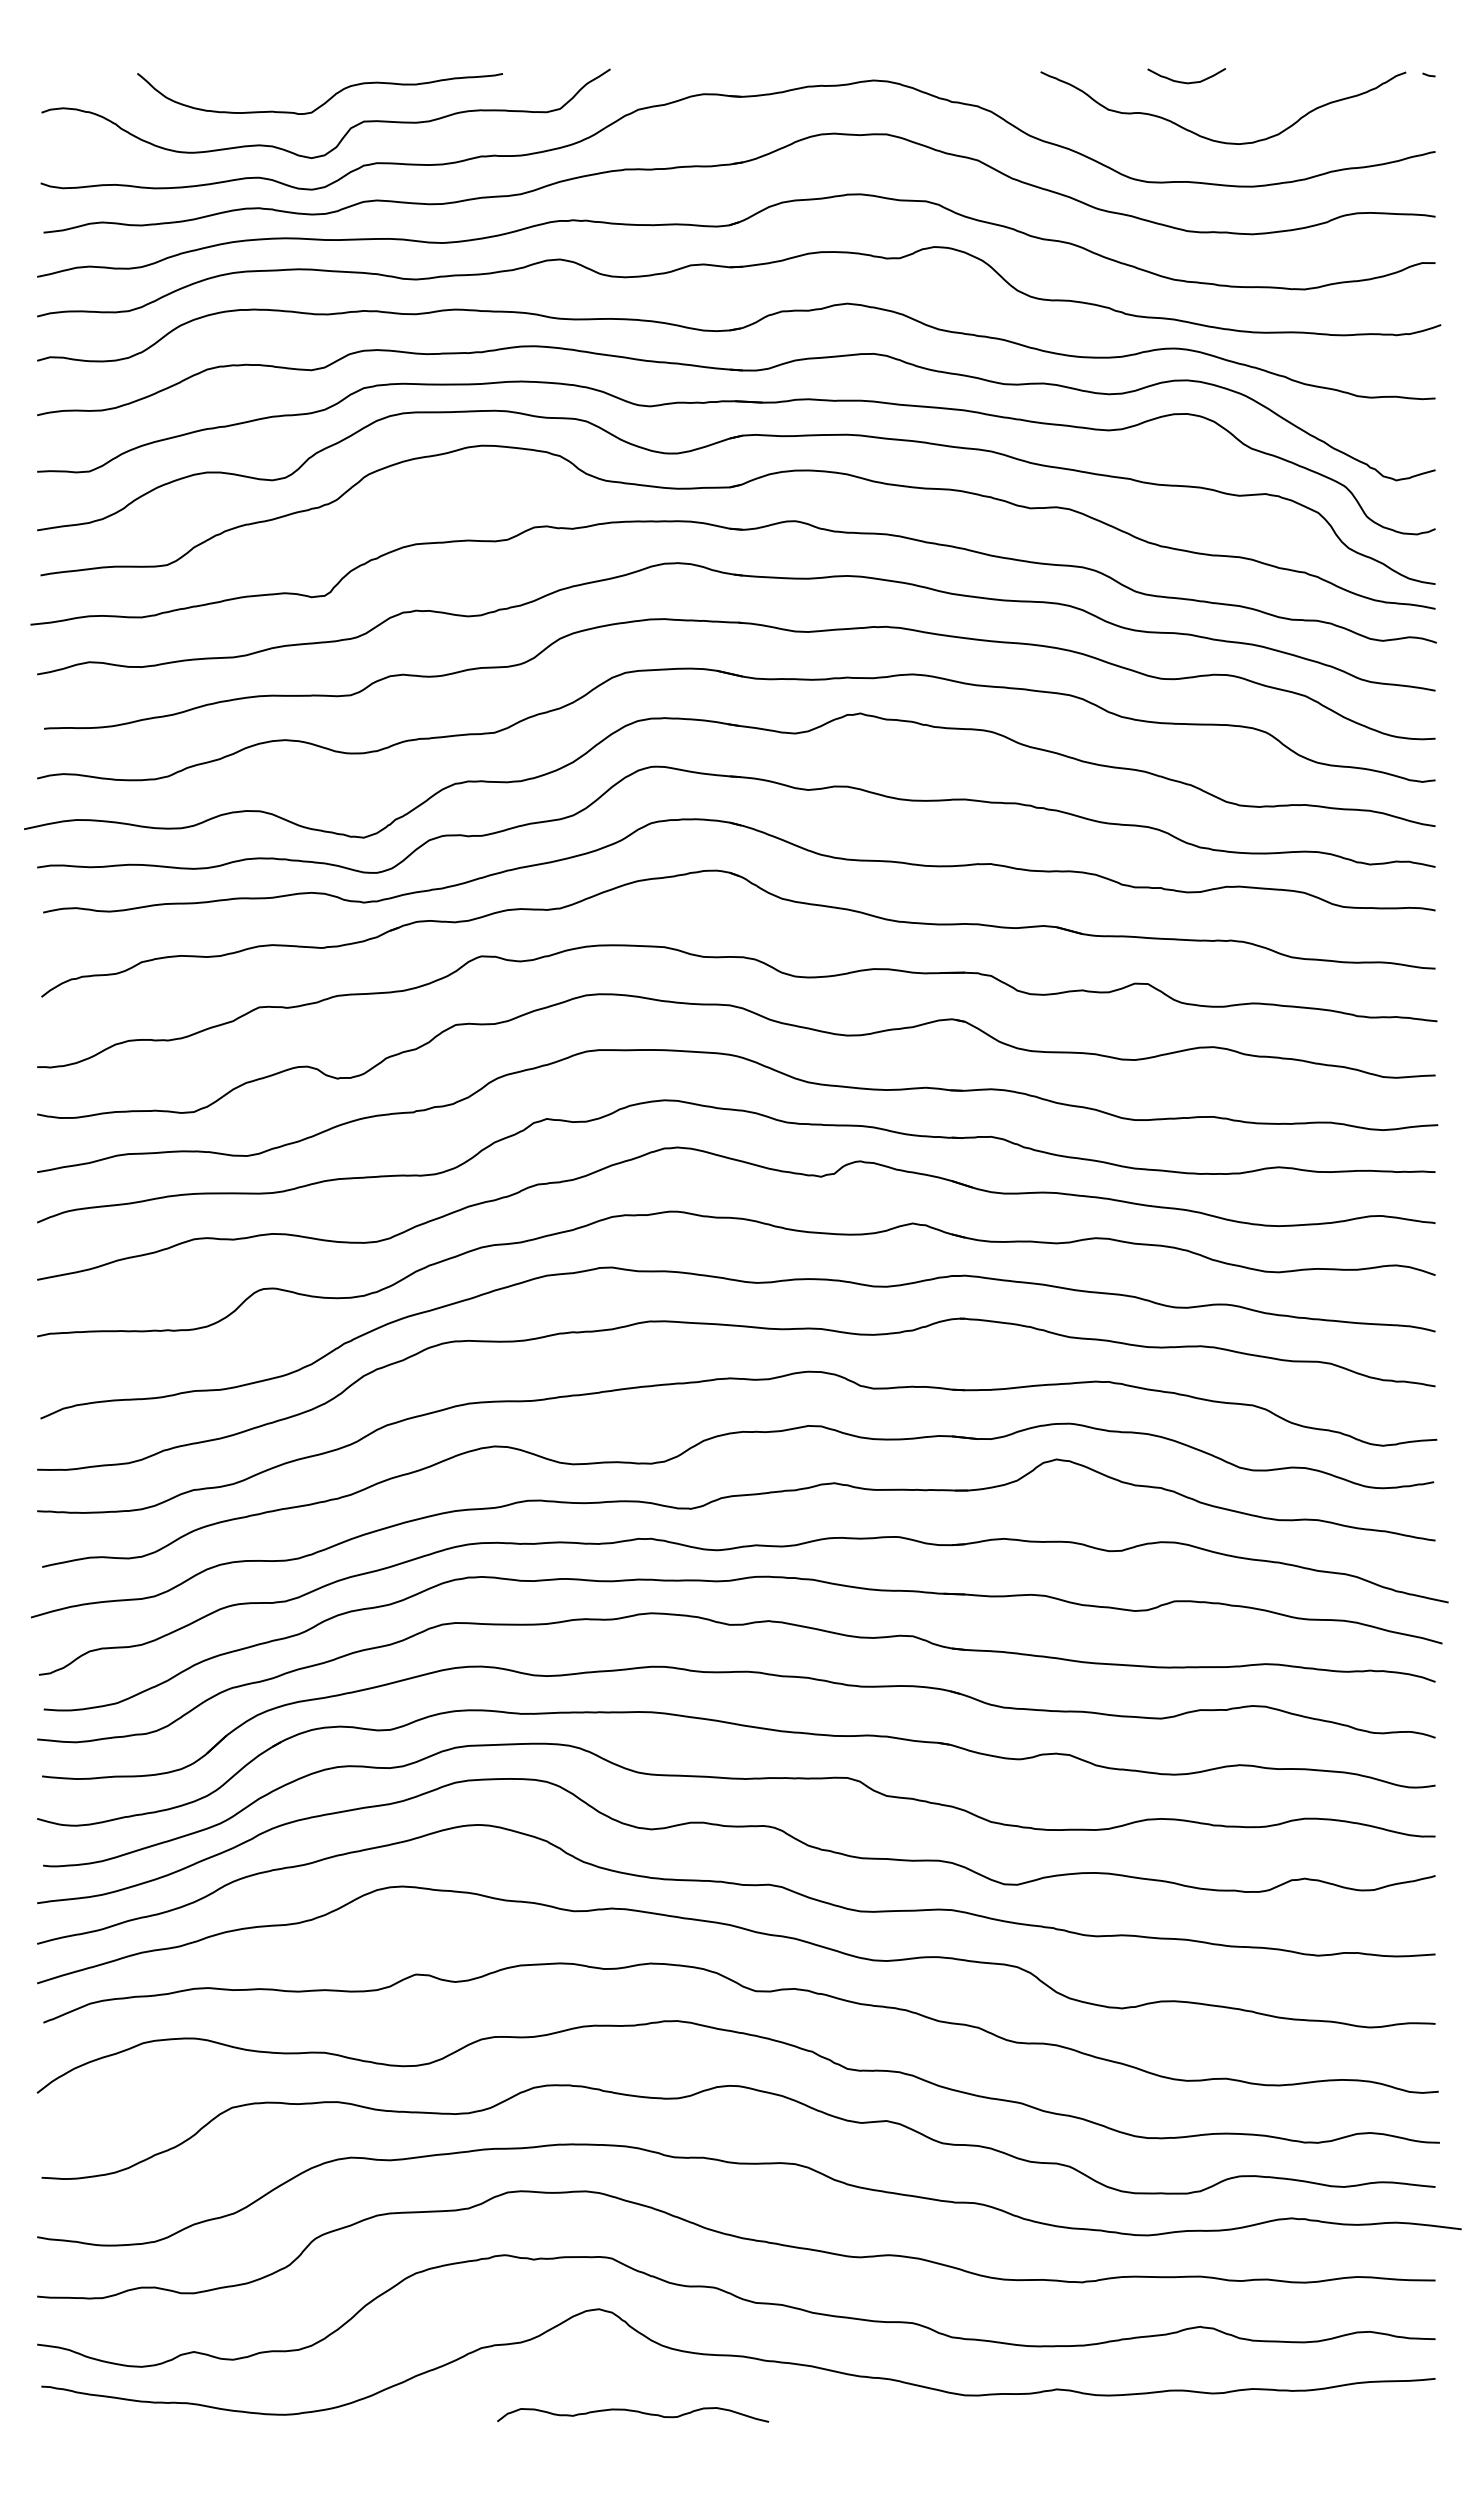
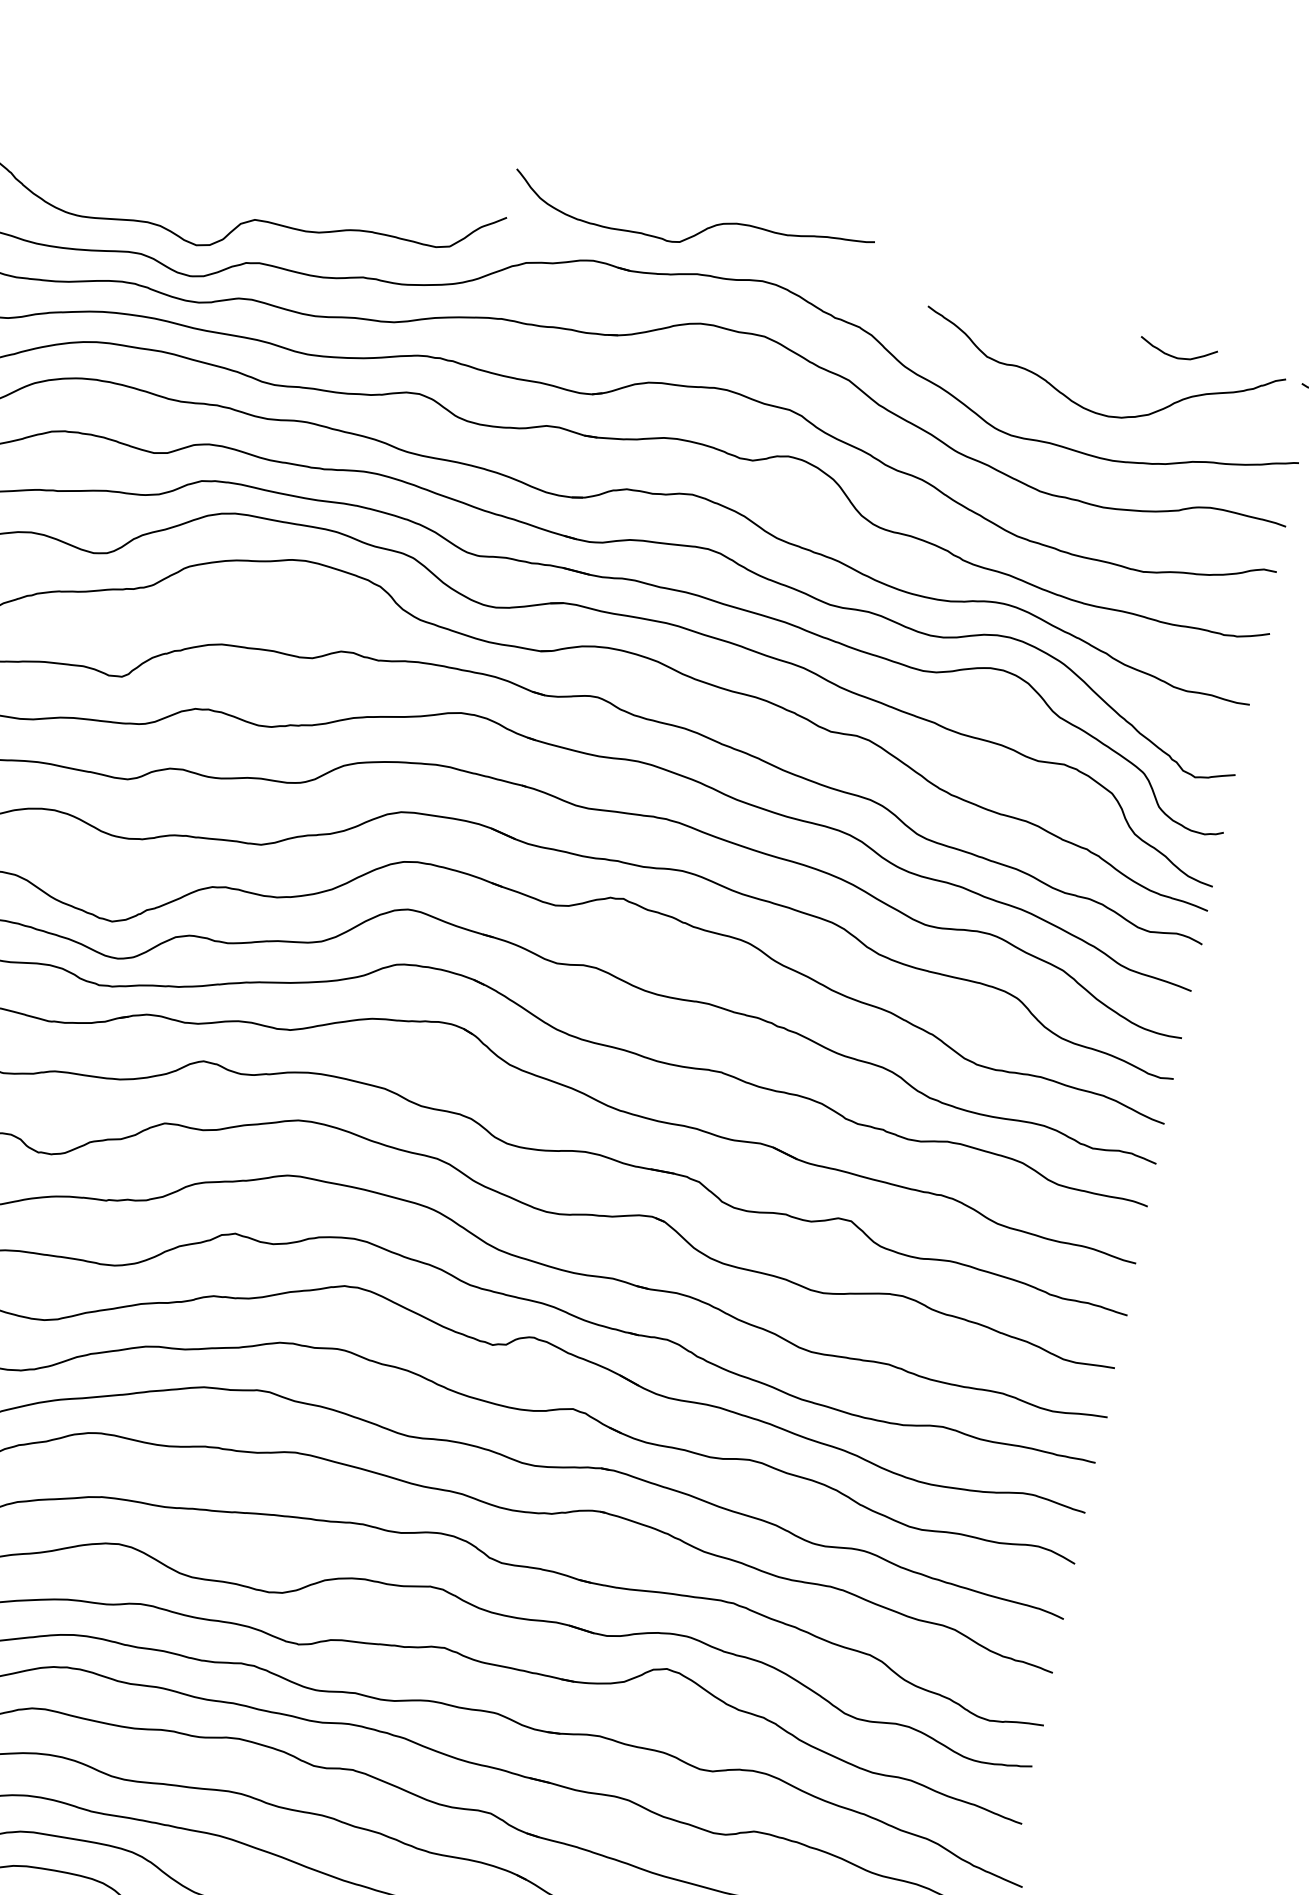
curve: (1183, 81) -> (1173, 355), moved
curve: (326, 100) -> (696, 233), moved

